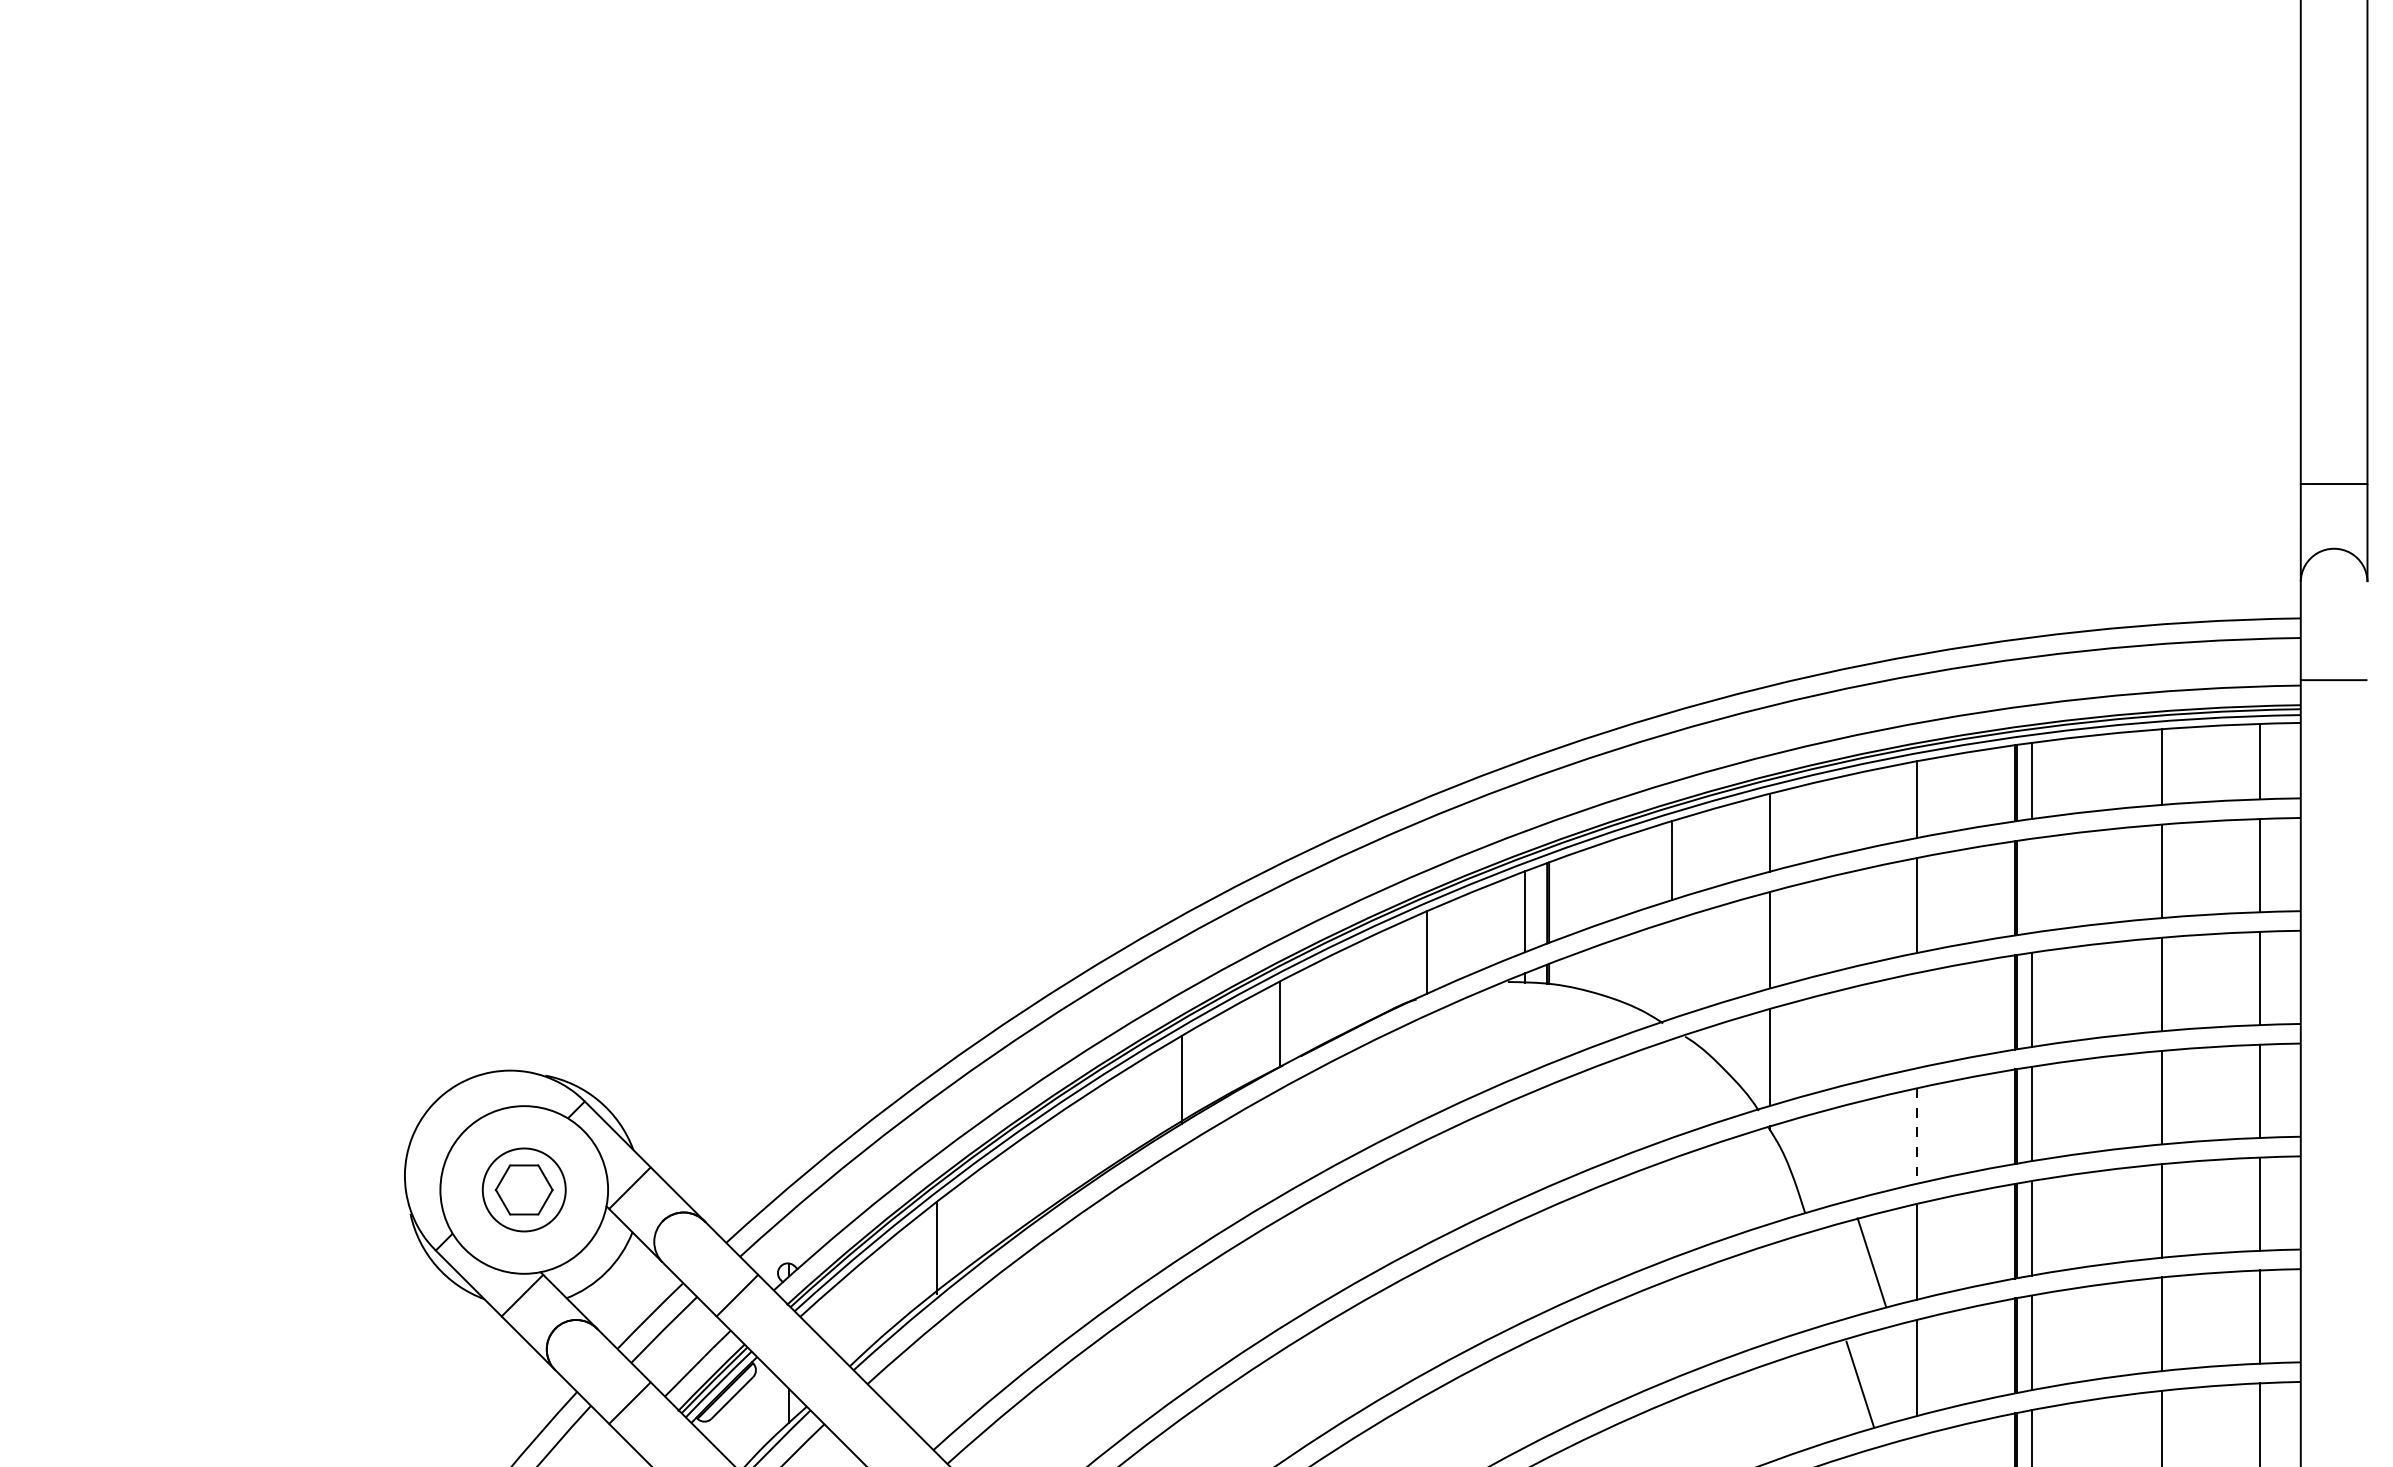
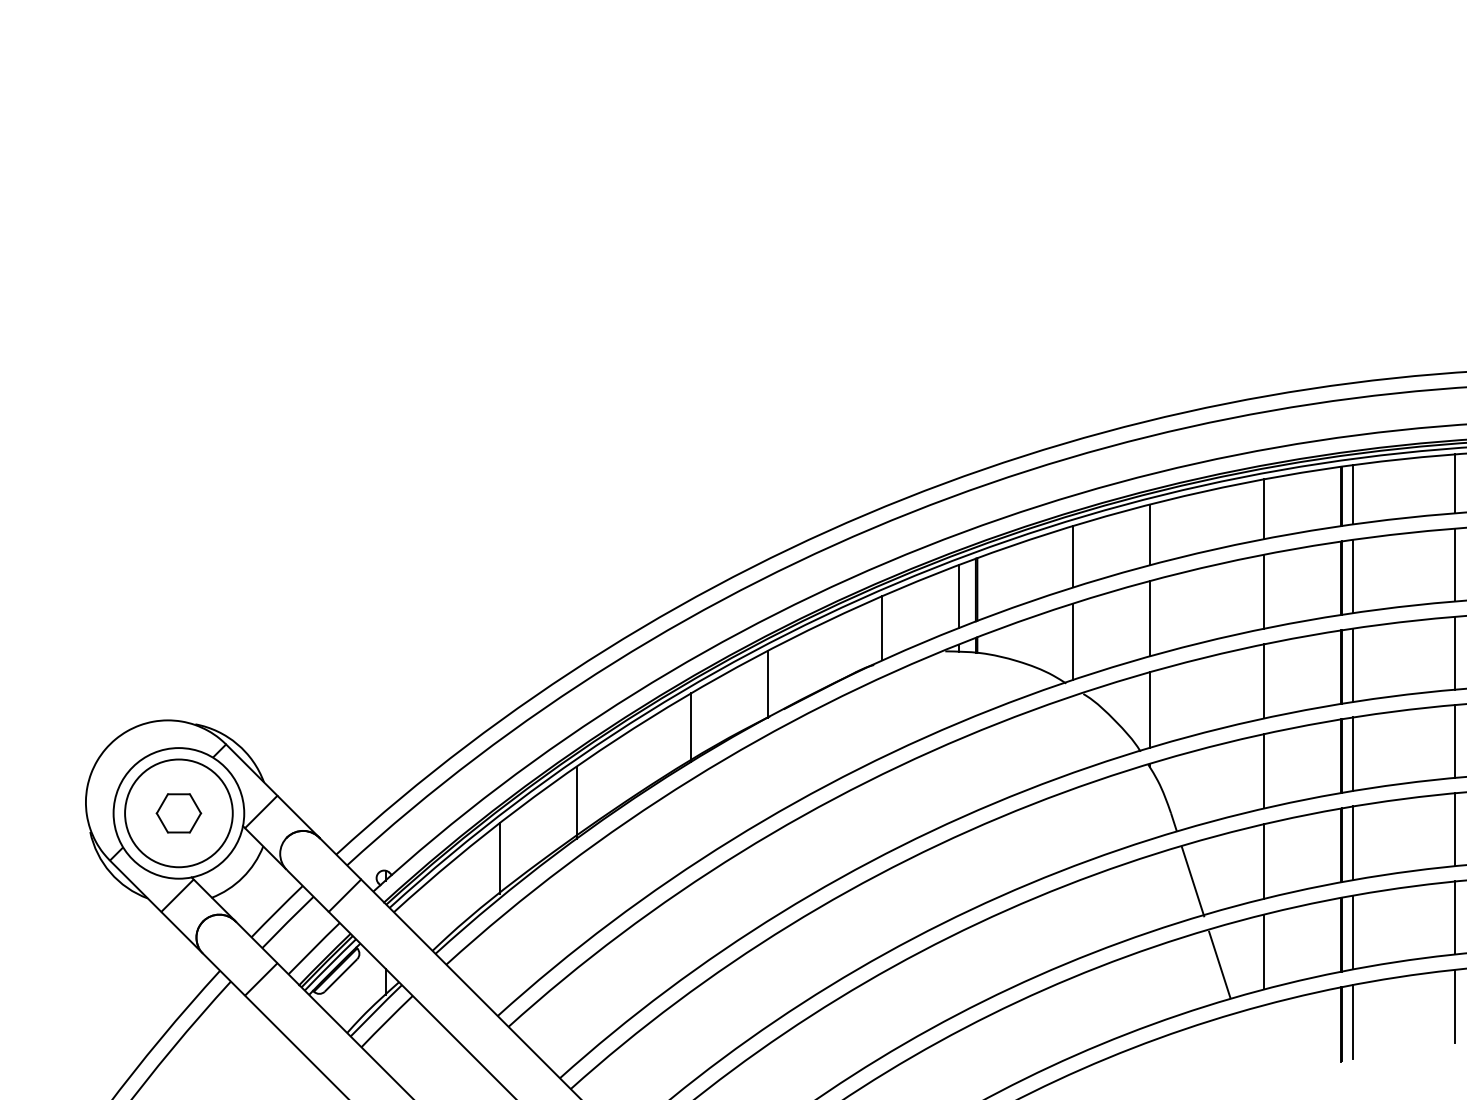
line: (2031, 885) -> (1353, 576), added
line: (1672, 969) -> (1073, 641), added
line: (1917, 1020) -> (1264, 681), added
line: (1917, 1135) -> (1264, 770), dashed -> solid
line: (1034, 1175) -> (576, 802), added
circle: (524, 1189) -> (179, 813), size x1.67
line: (1871, 1262) -> (1192, 881), moved

